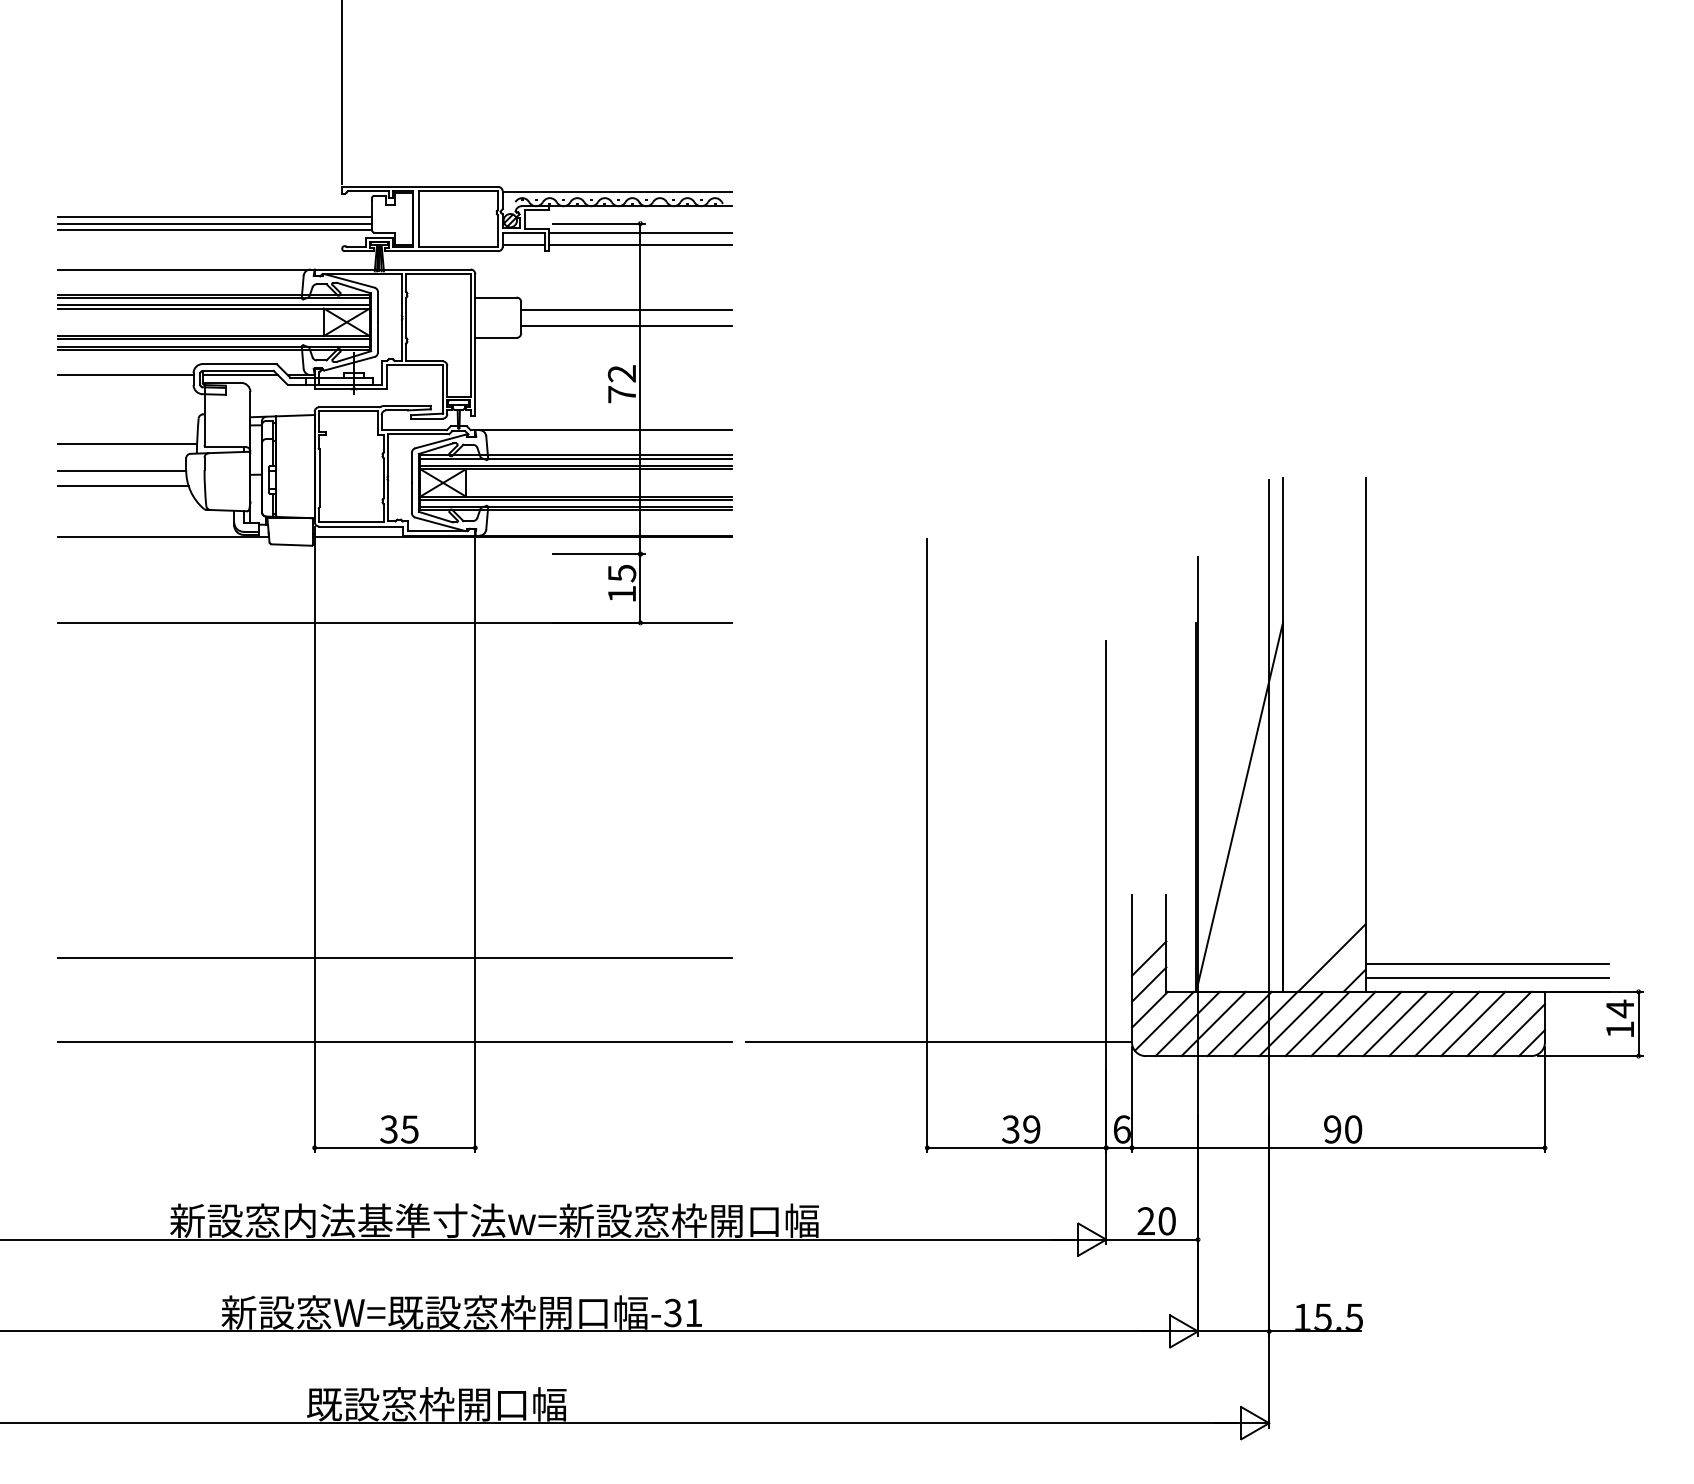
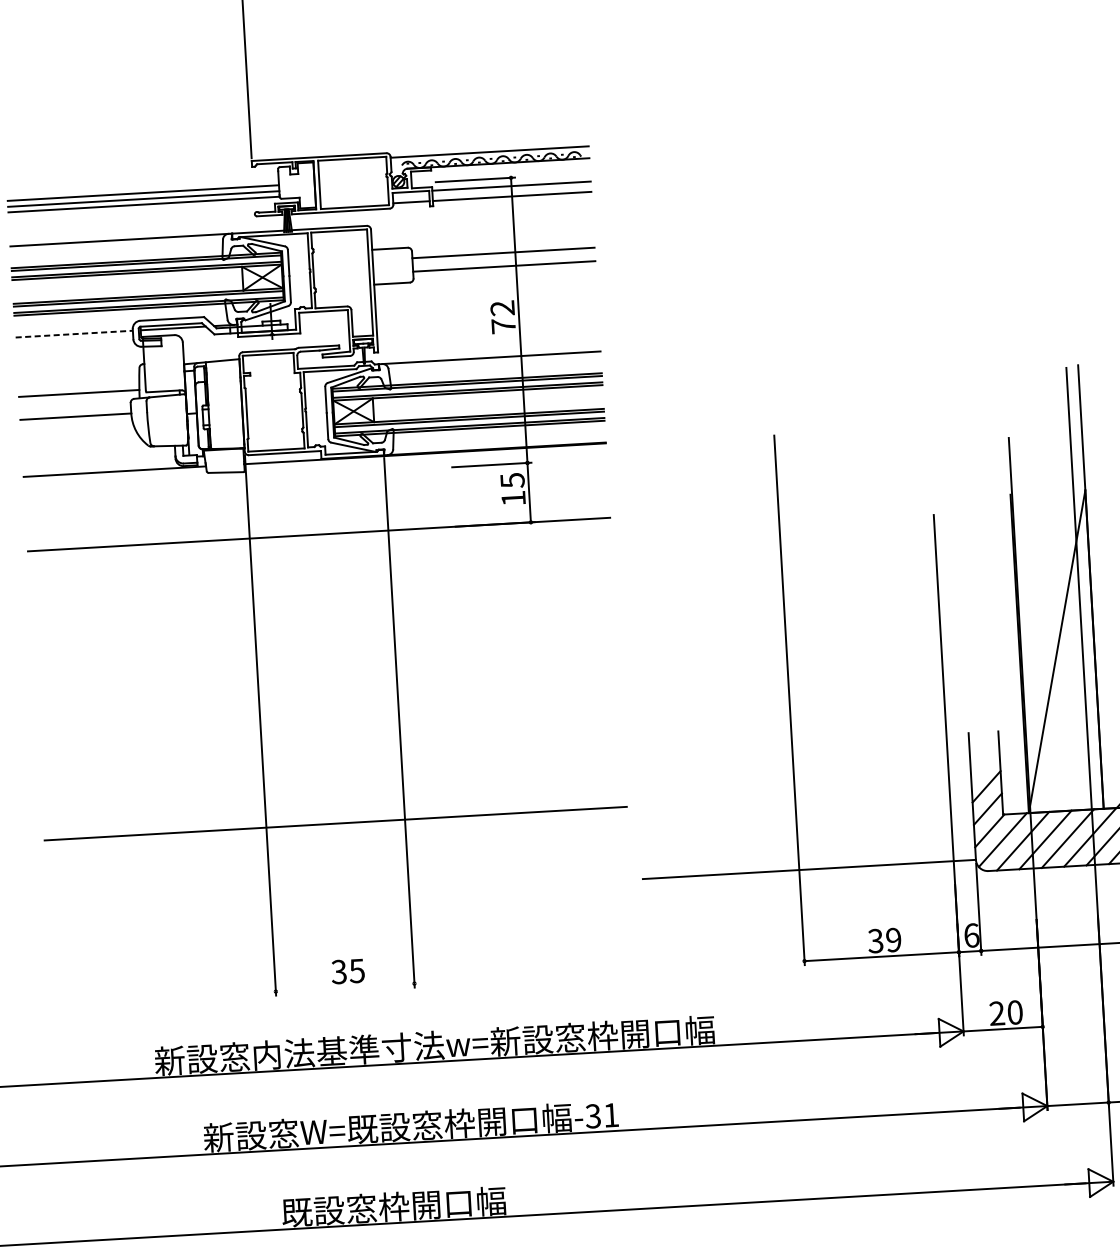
line: (125, 375) -> (74, 334), solid -> dashed
line: (122, 486) -> (77, 430), removed
line: (394, 1042) -> (339, 896), removed
line: (394, 1147) -> (344, 987), removed

